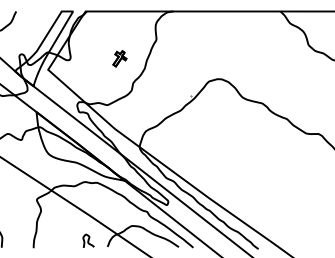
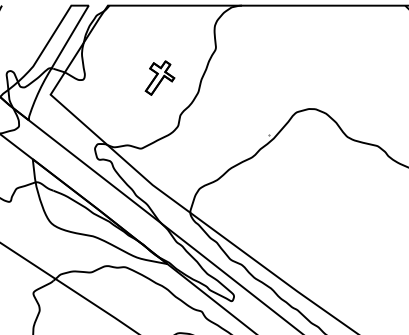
part: (119, 58) -> (159, 77), size x1.43

